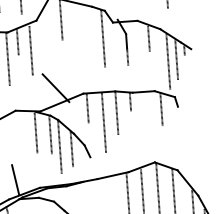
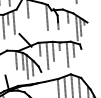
line: (147, 119) -> (67, 54), added

